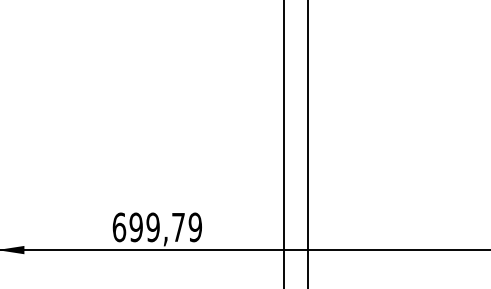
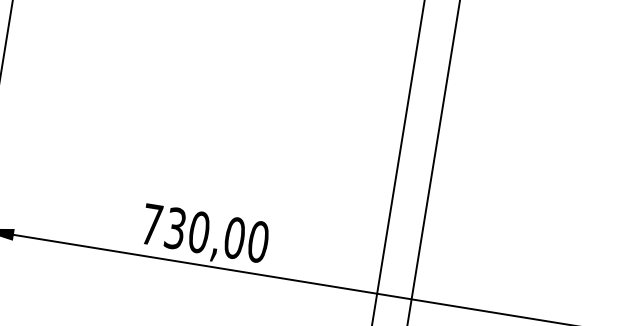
text: (157, 227) -> (205, 233), 699,79 -> 730,00

